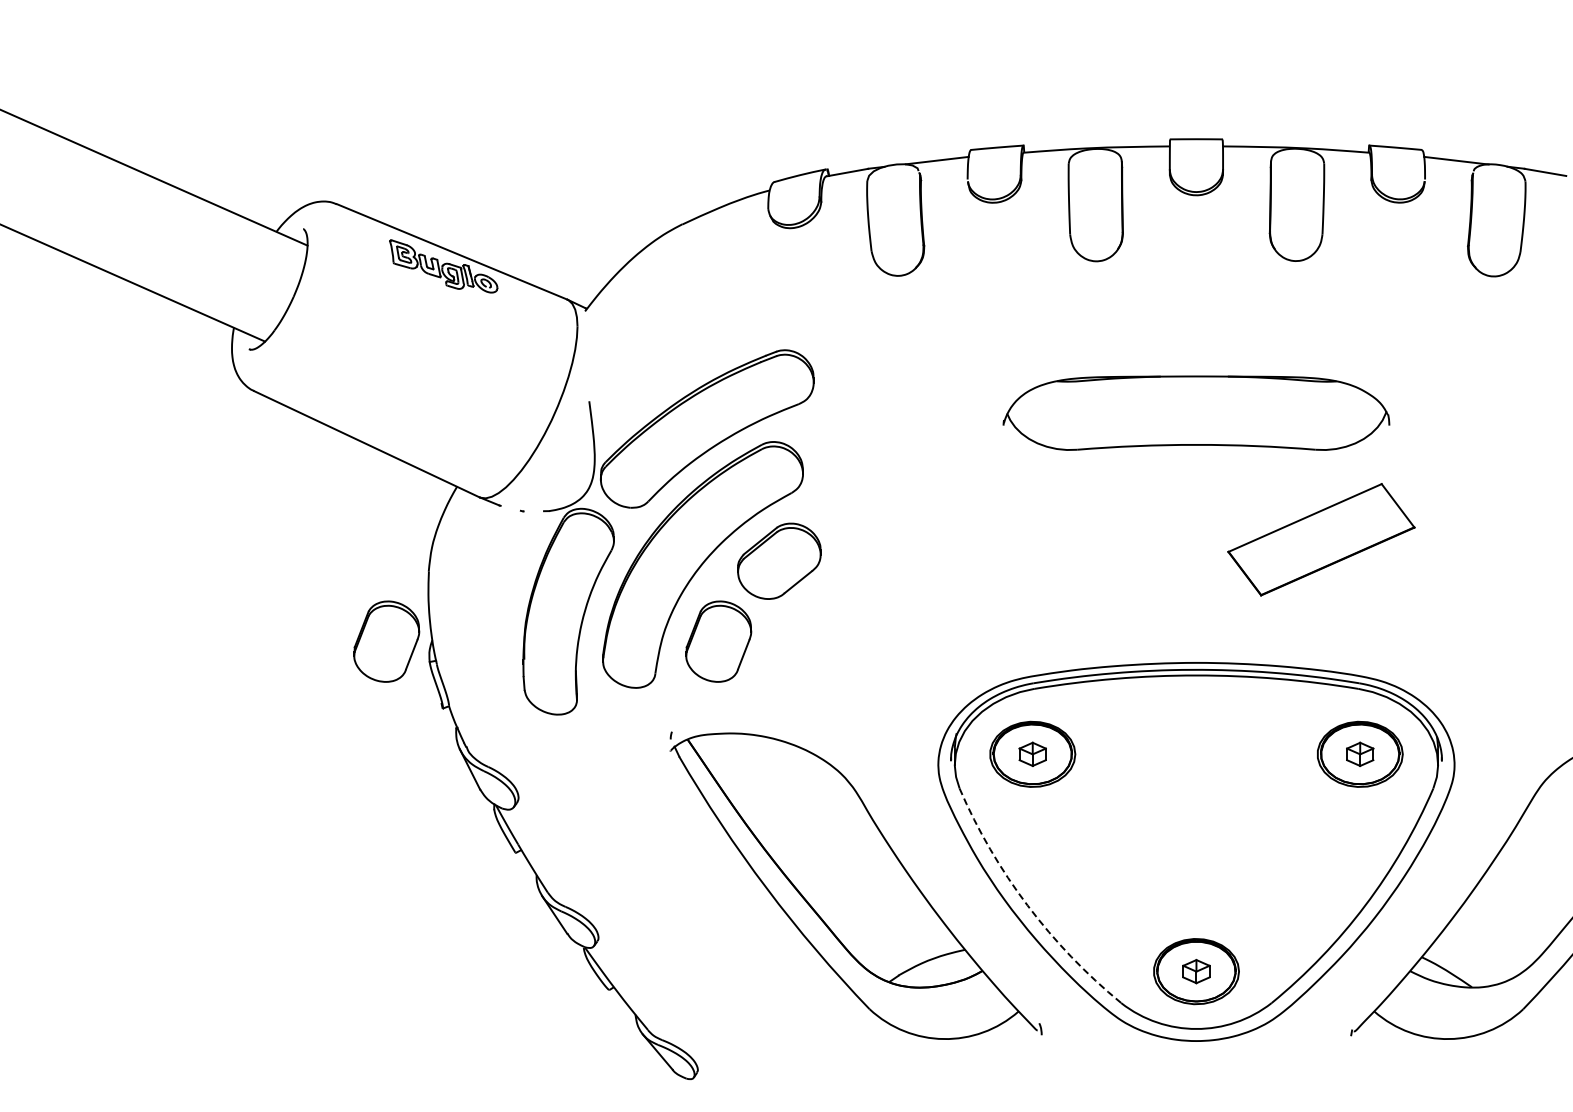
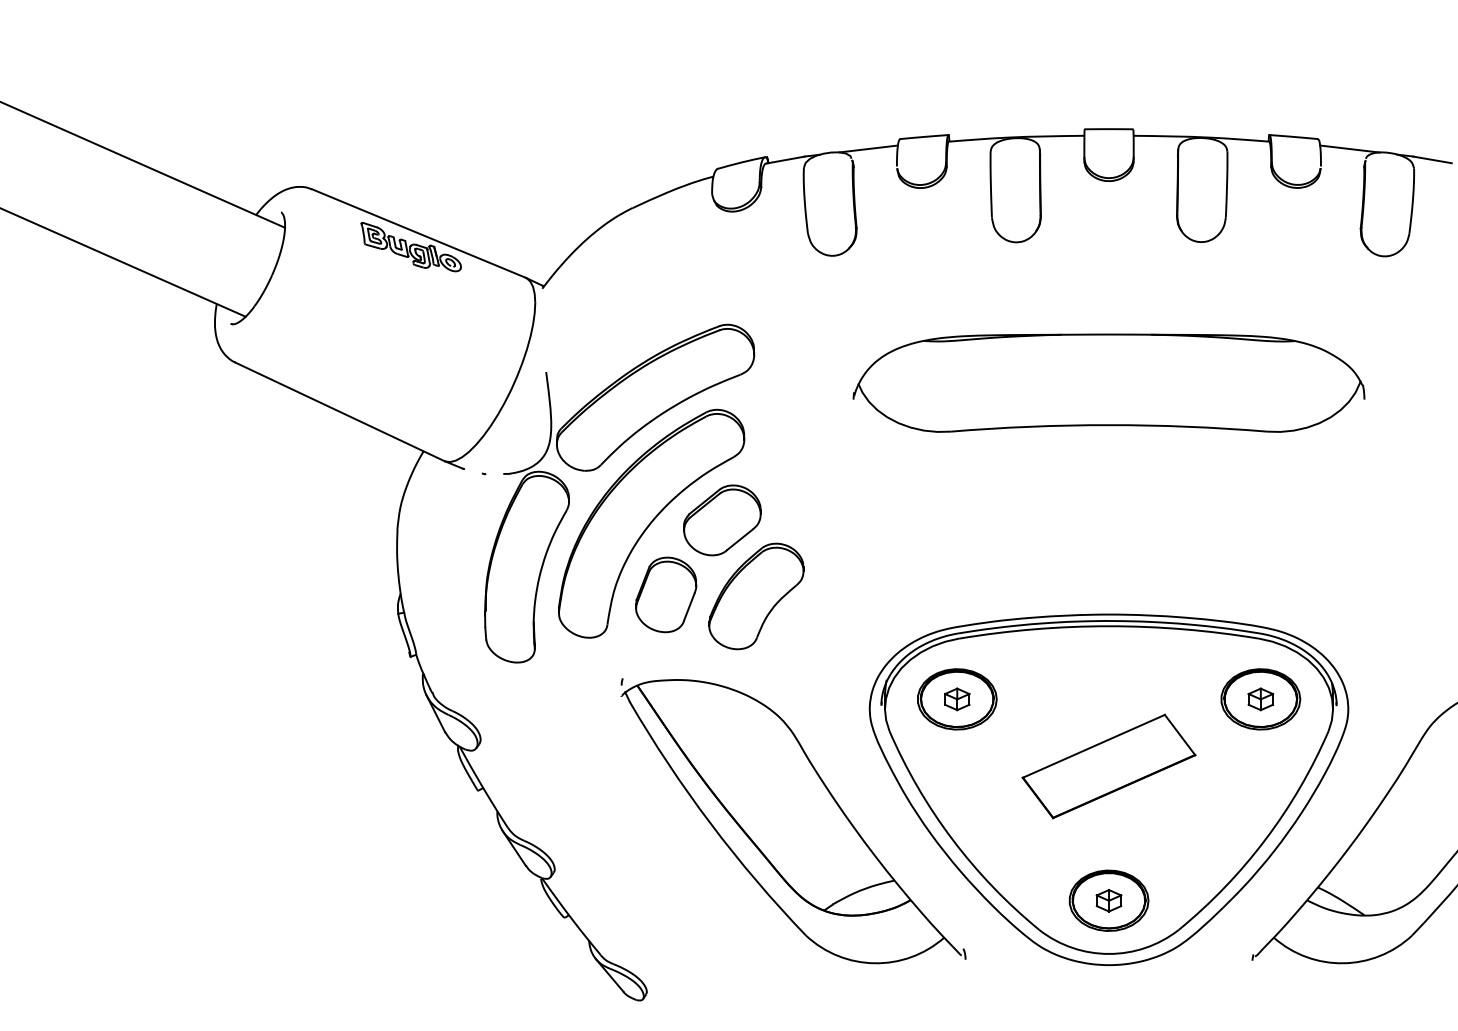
part: (1196, 412) -> (1109, 382), size x1.43
part: (1321, 539) -> (1109, 766), moved
part: (386, 641) -> (358, 594), removed
part: (815, 643) -> (755, 596), added
arc: (1027, 905) -> (952, 839), dashed -> solid

